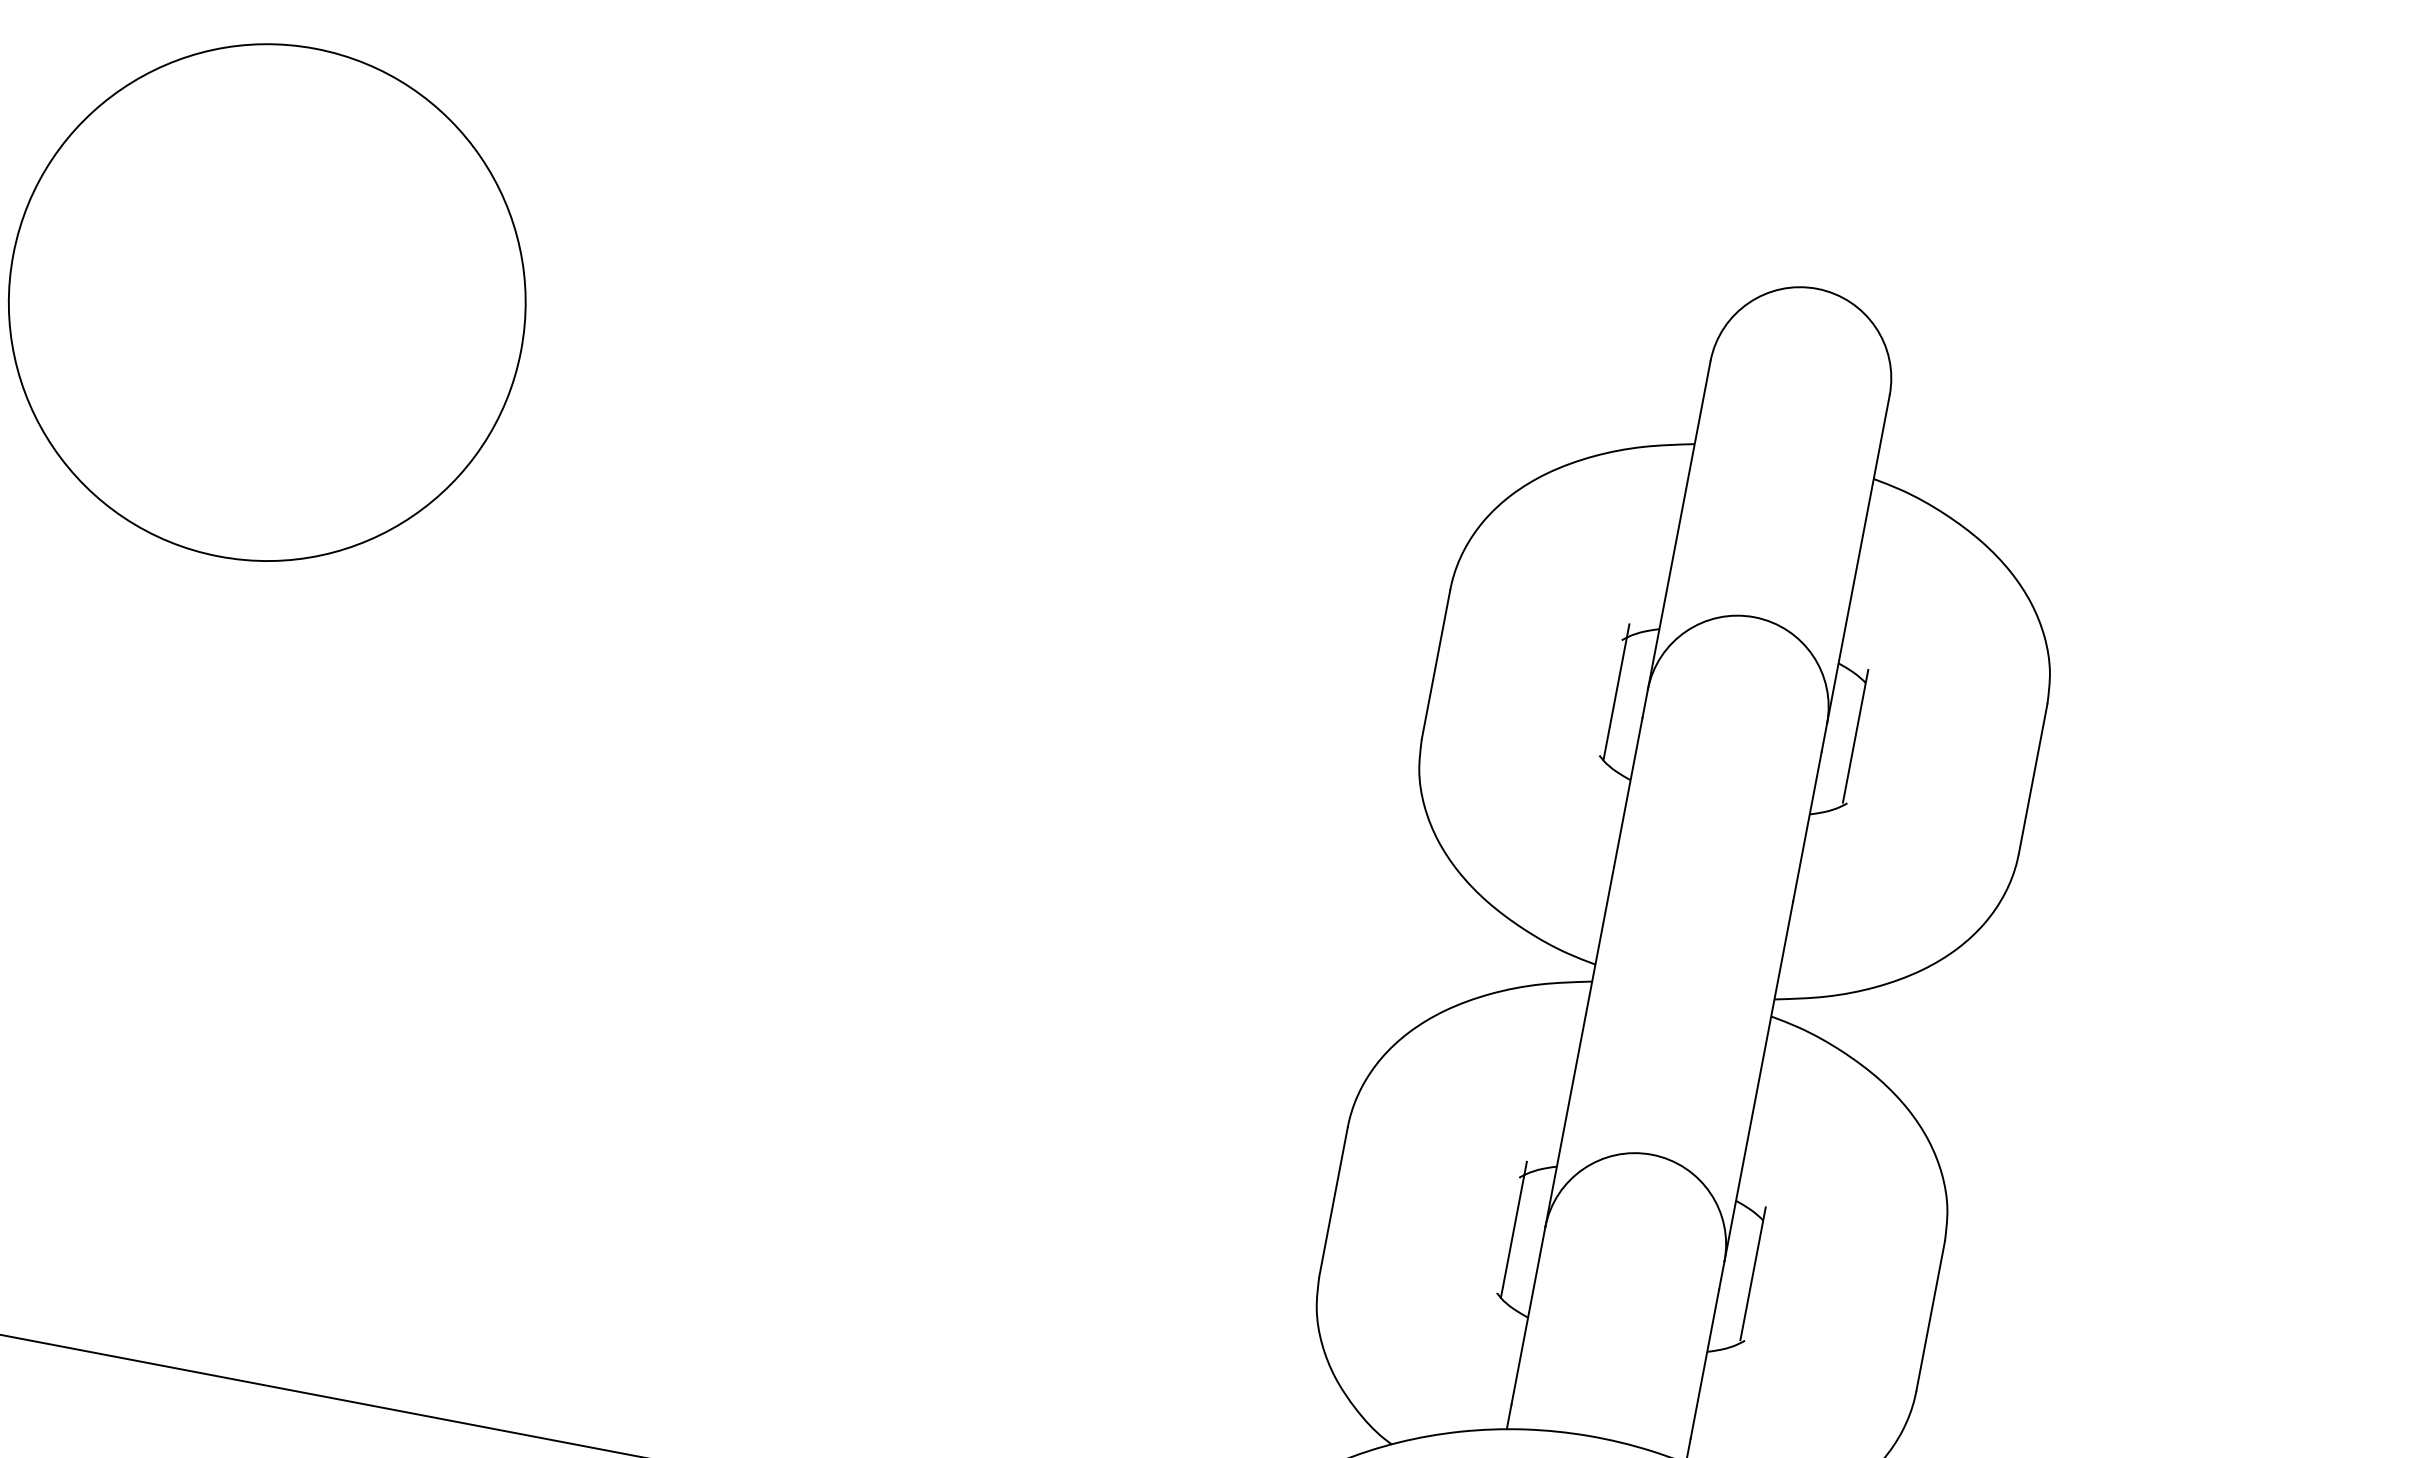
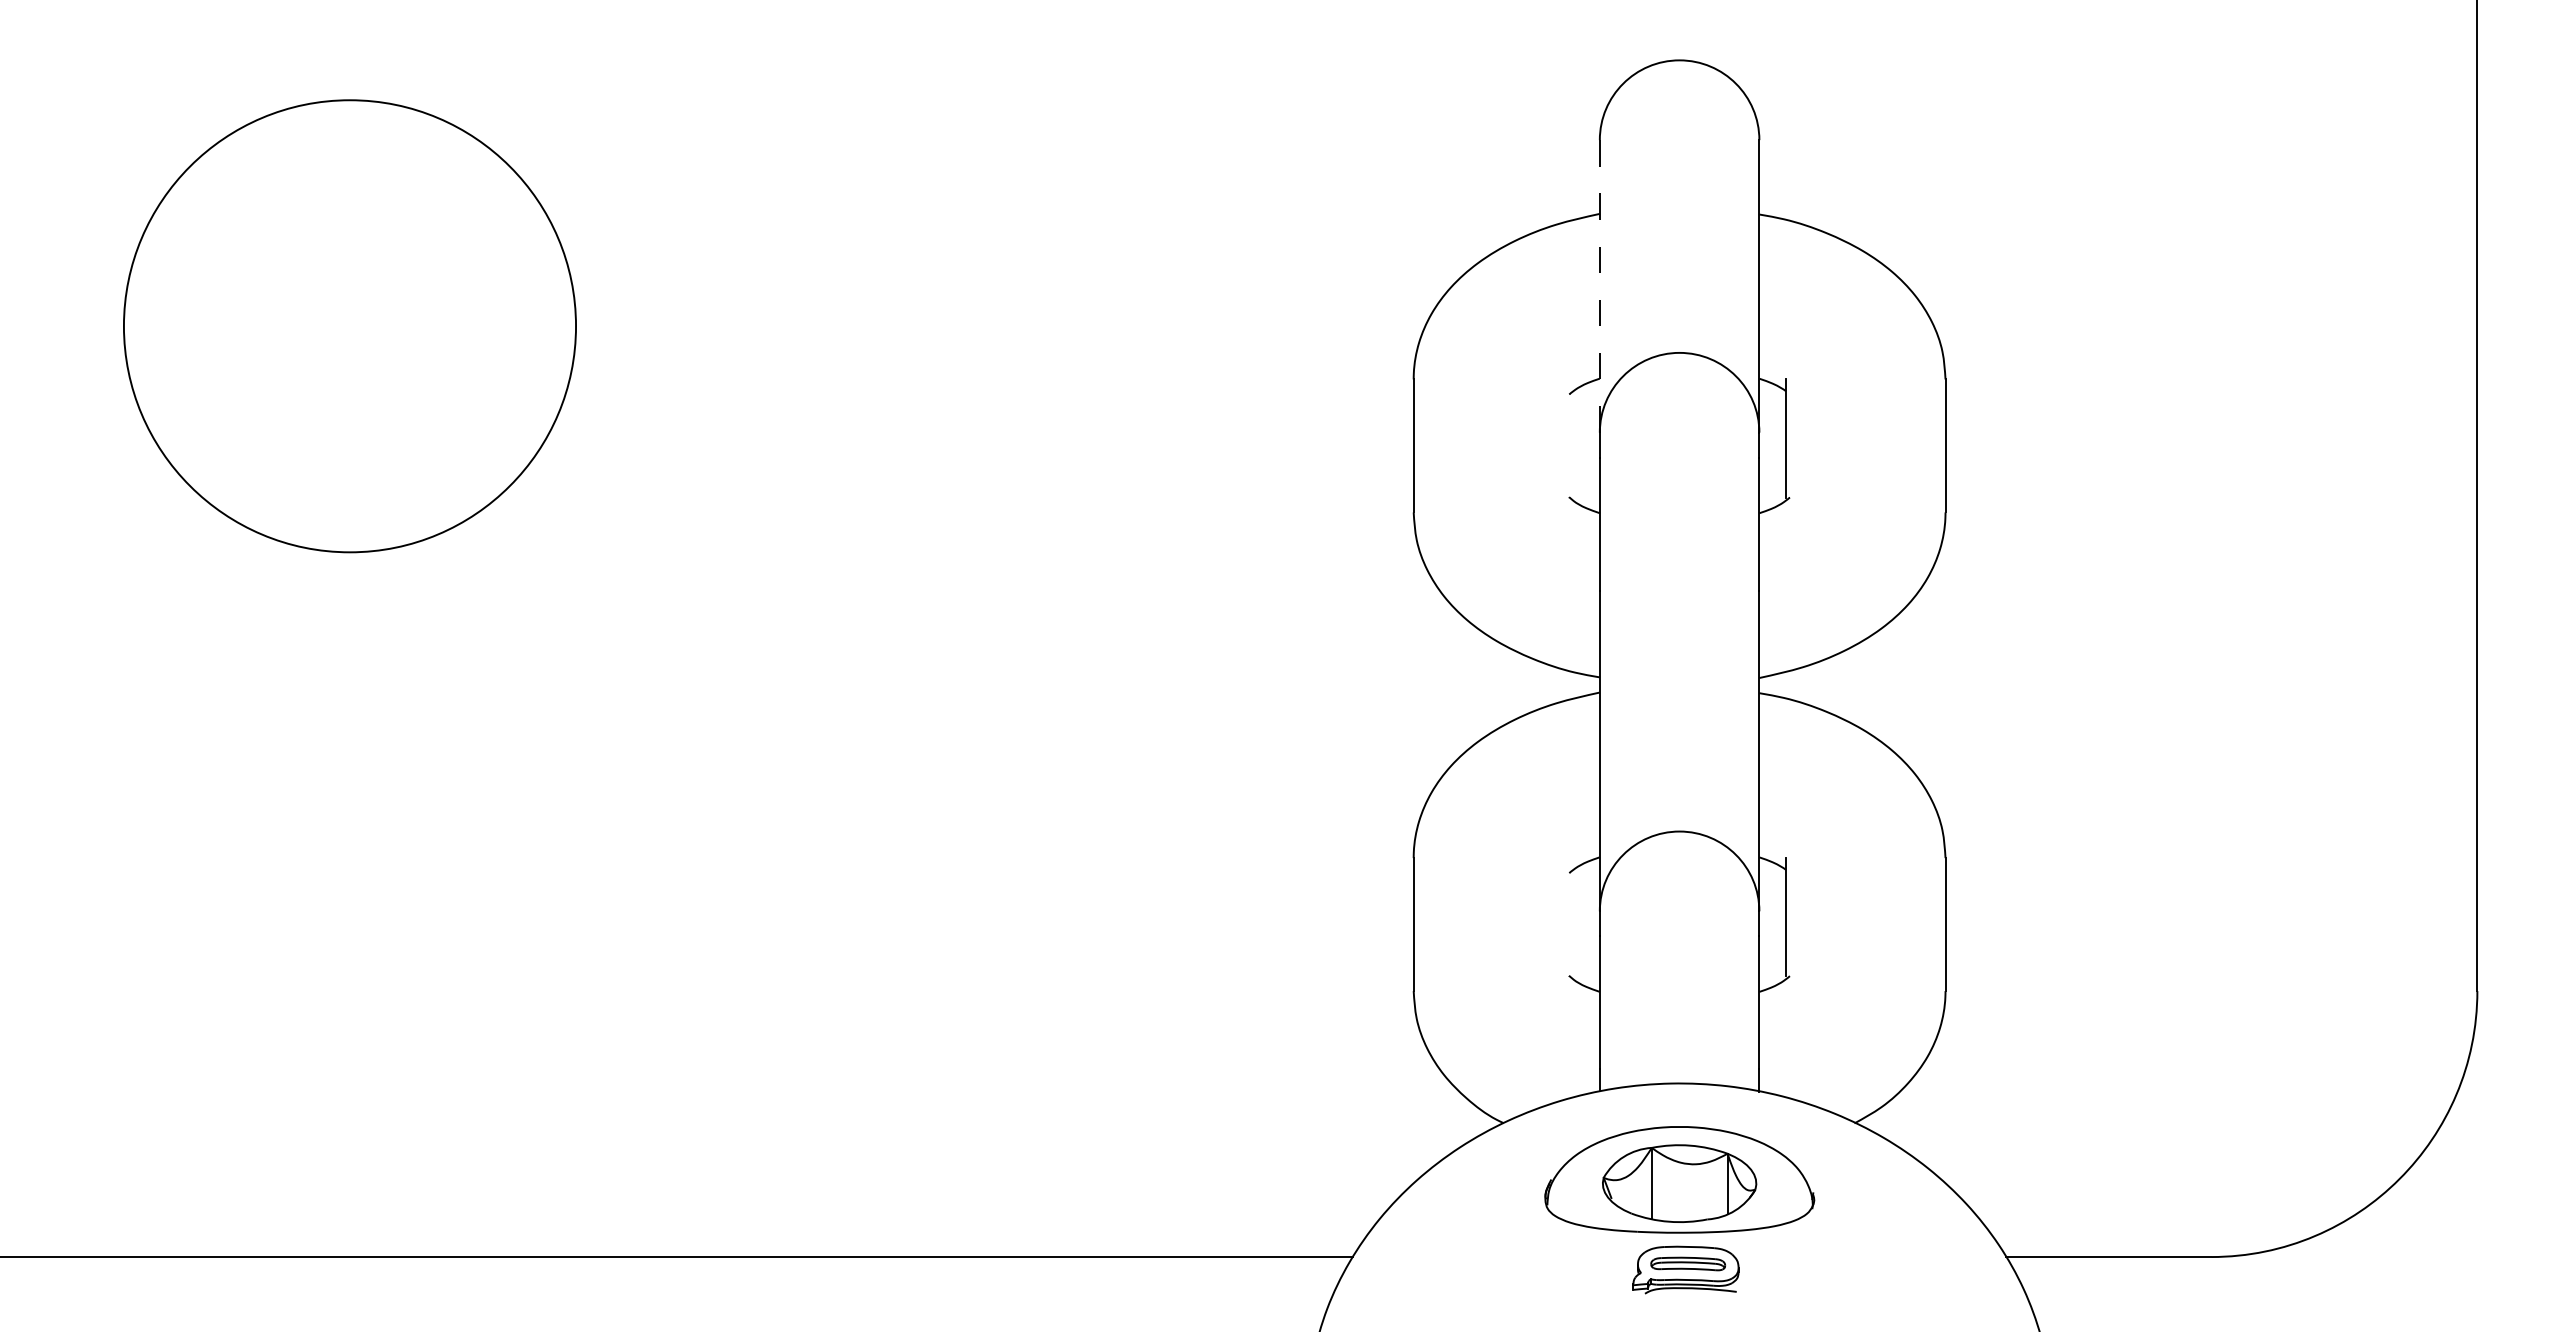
line: (1678, 525) -> (1599, 286), solid -> dashed
line: (1616, 691) -> (1573, 439), removed
line: (1514, 1229) -> (1573, 918), removed

